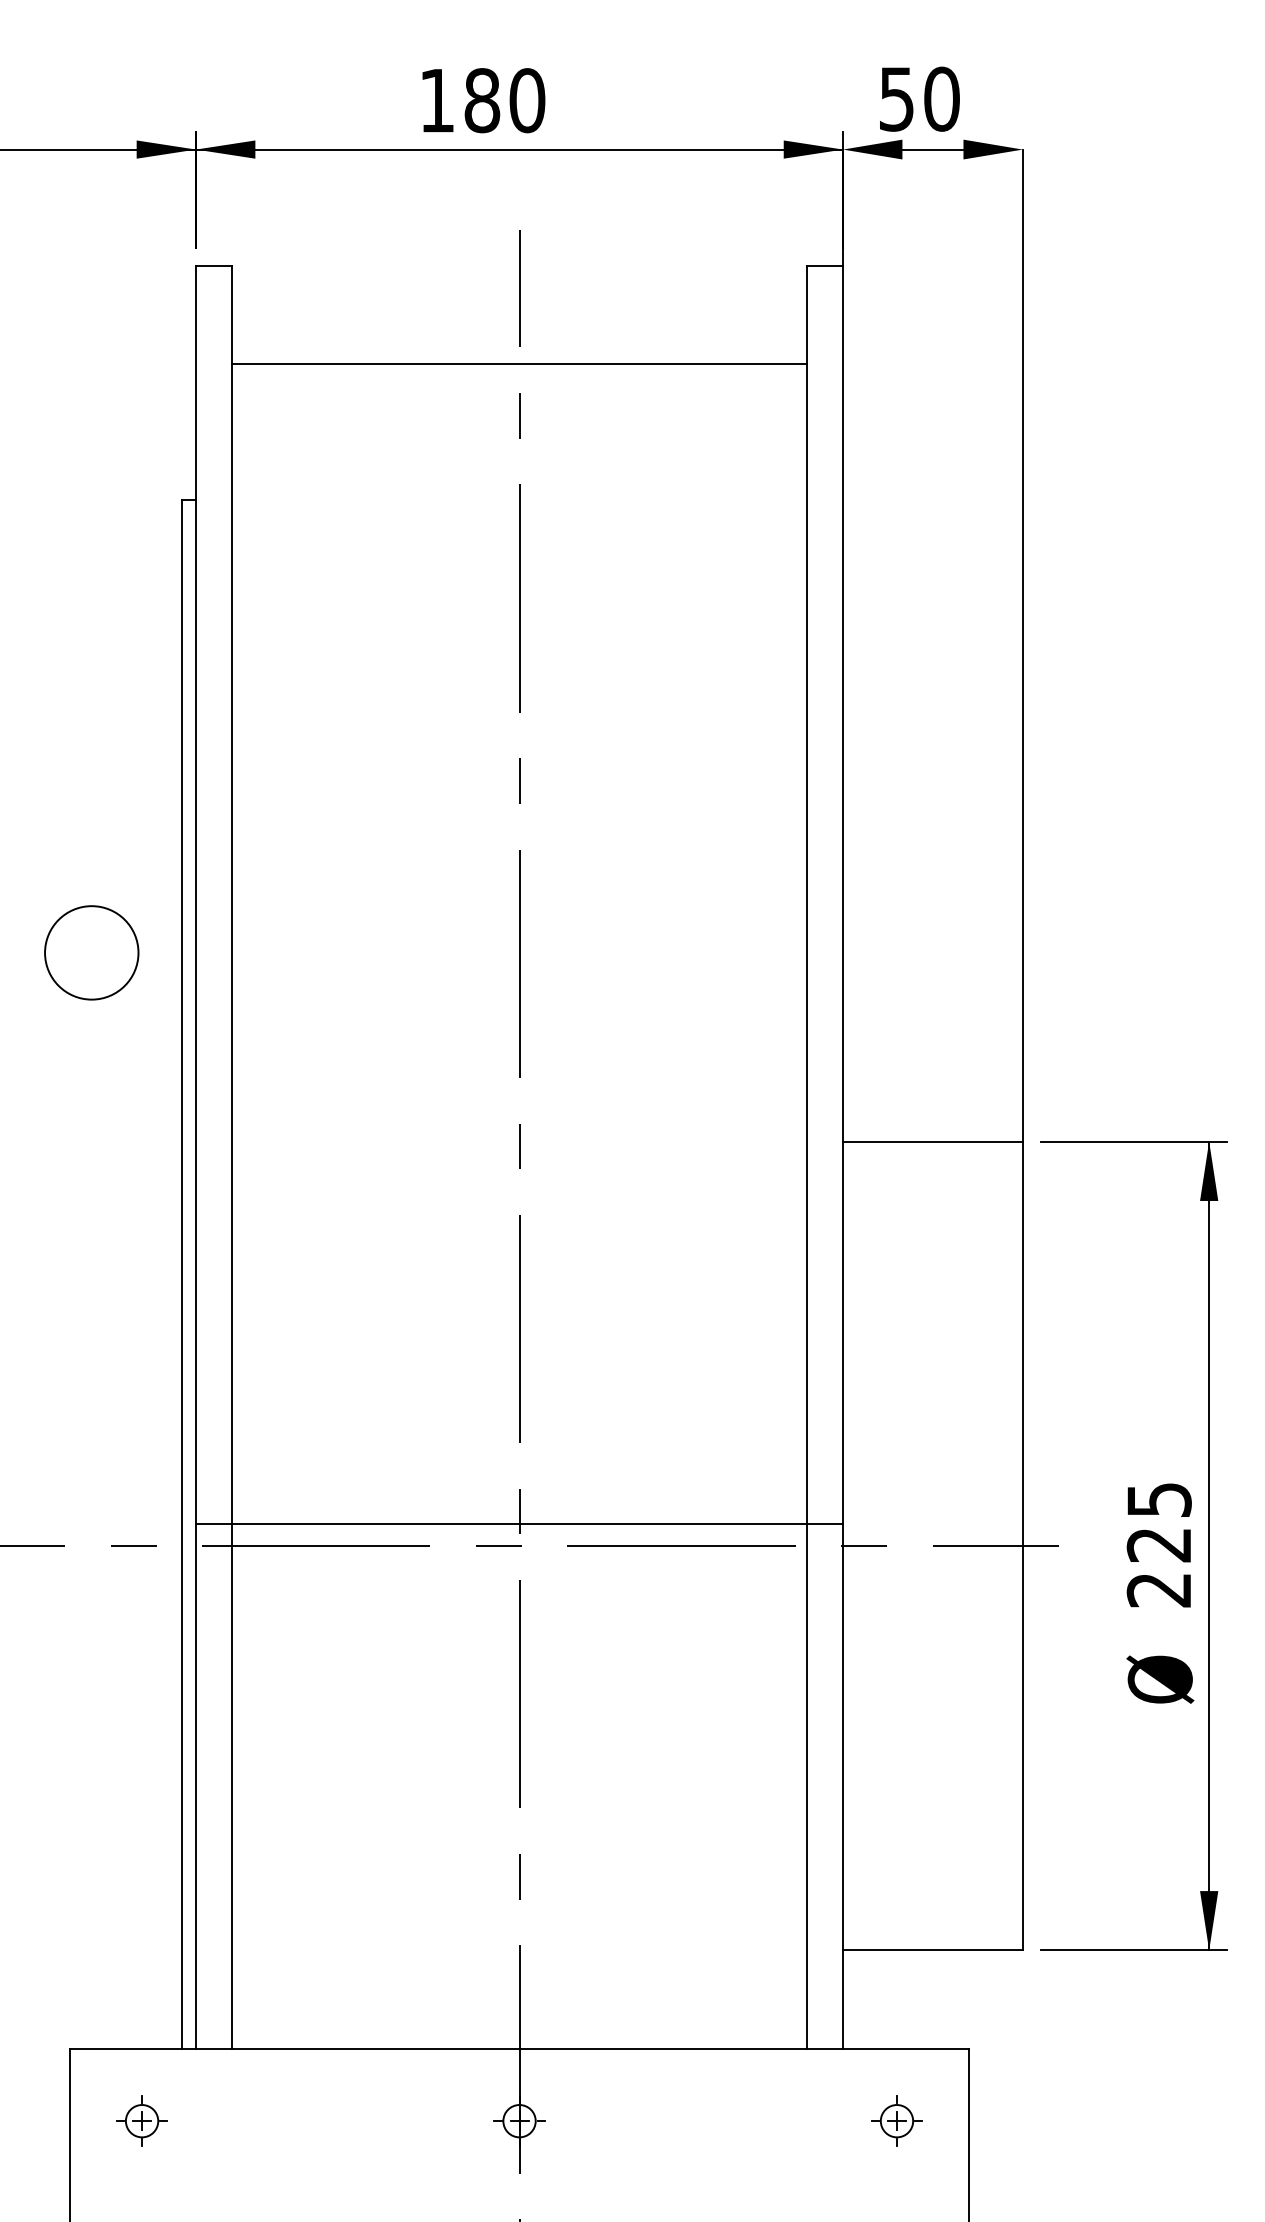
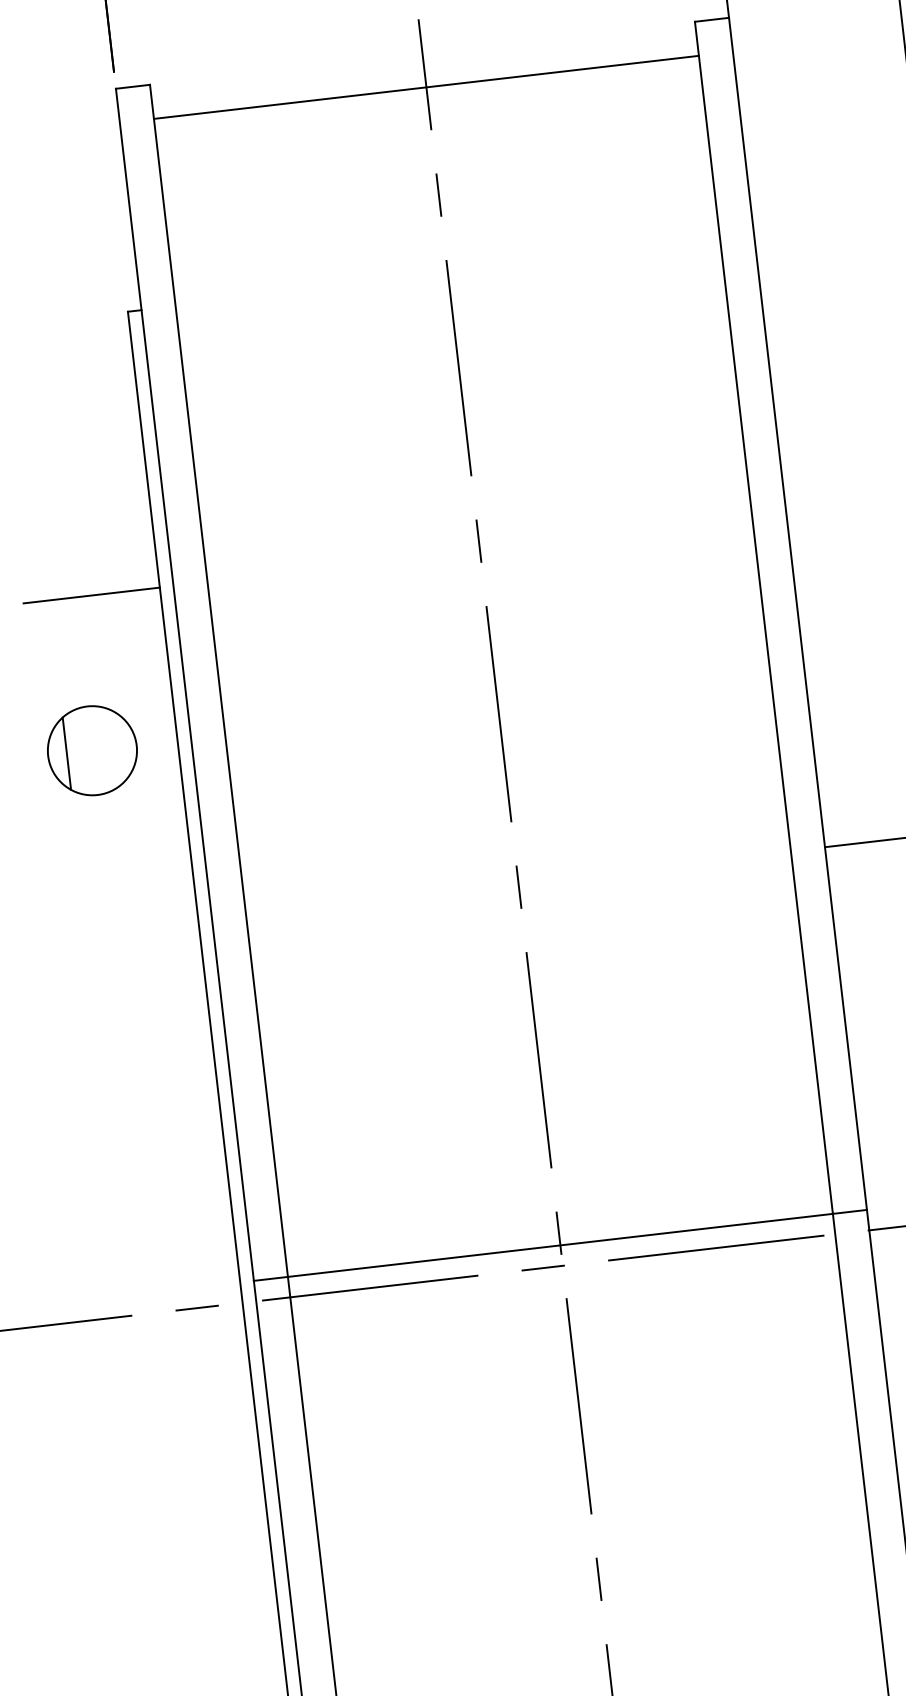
line: (519, 364) -> (426, 87), moved
line: (109, 791) -> (91, 595), added
line: (64, 952) -> (66, 753), added

